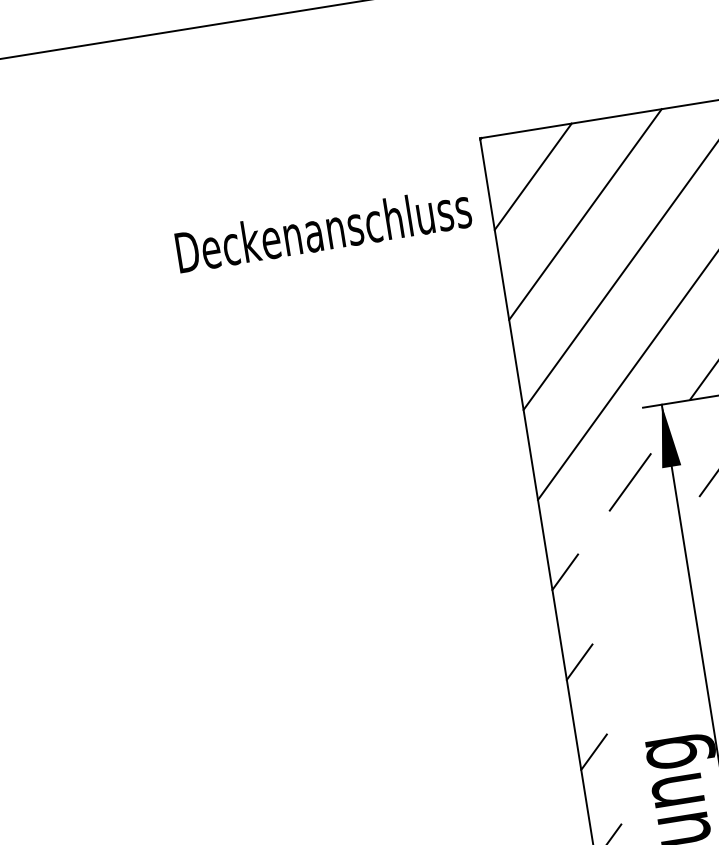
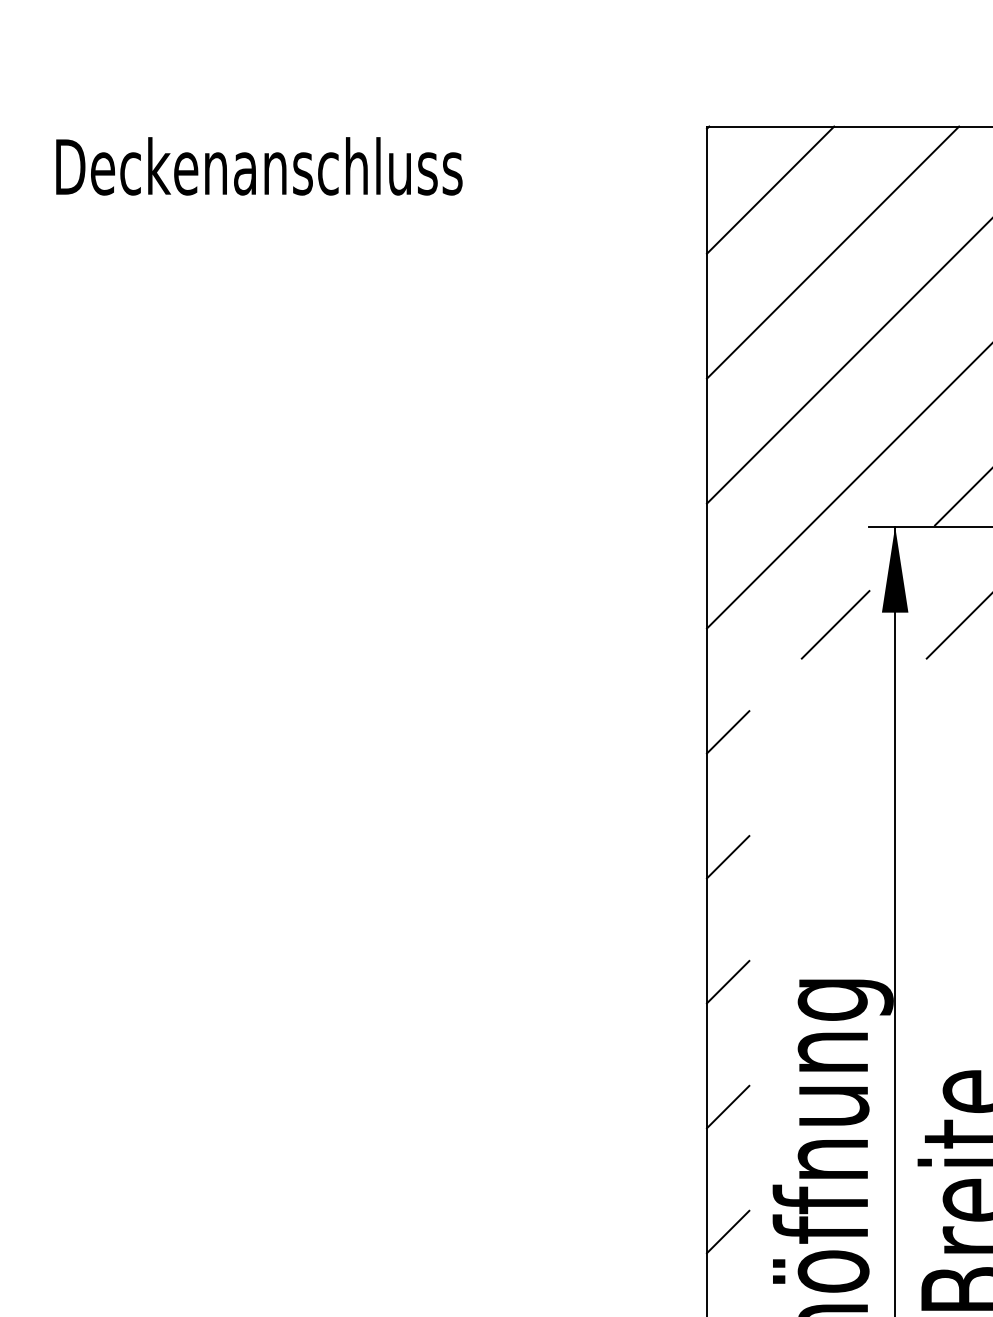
text: (323, 229) -> (259, 166), moved

